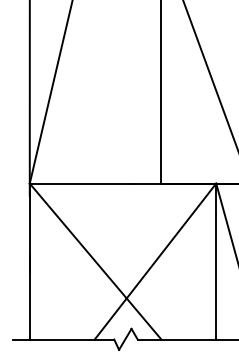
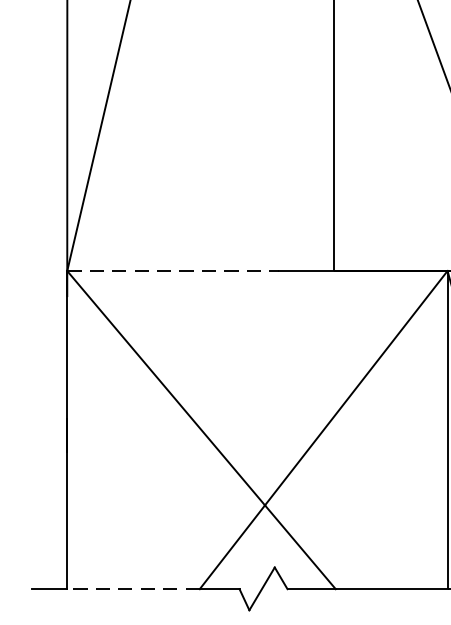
line: (81, 183) -> (172, 270), solid -> dashed
line: (61, 339) -> (131, 589), solid -> dashed

